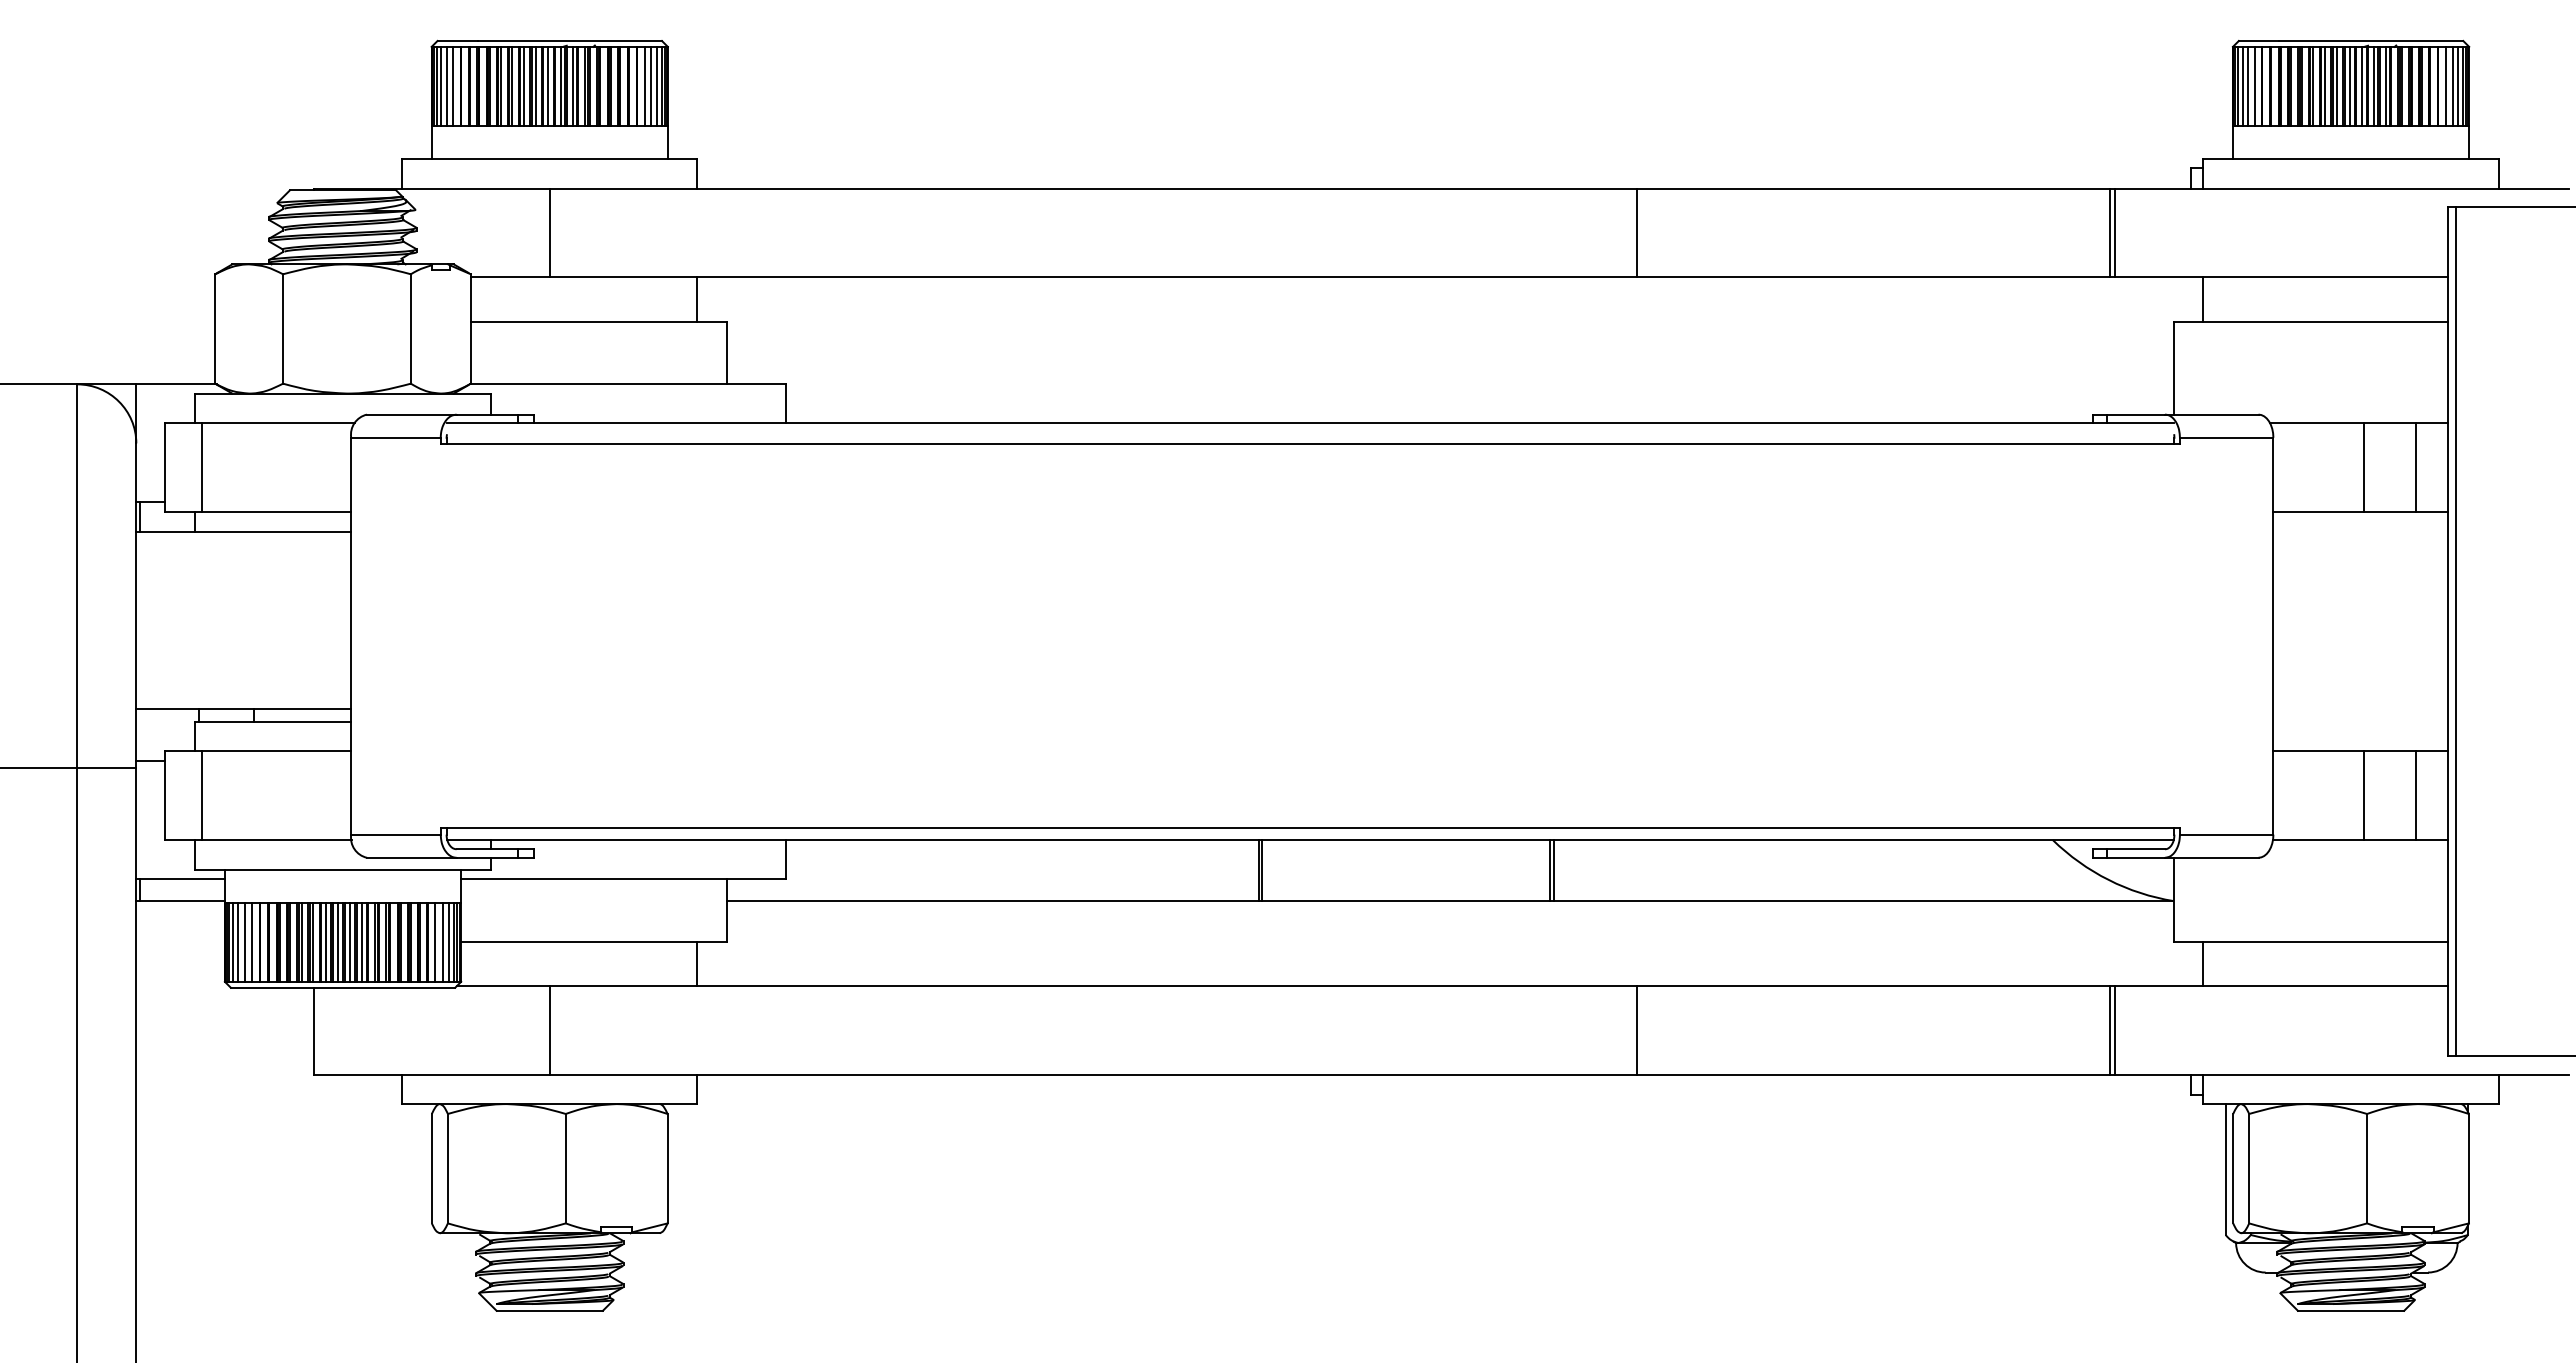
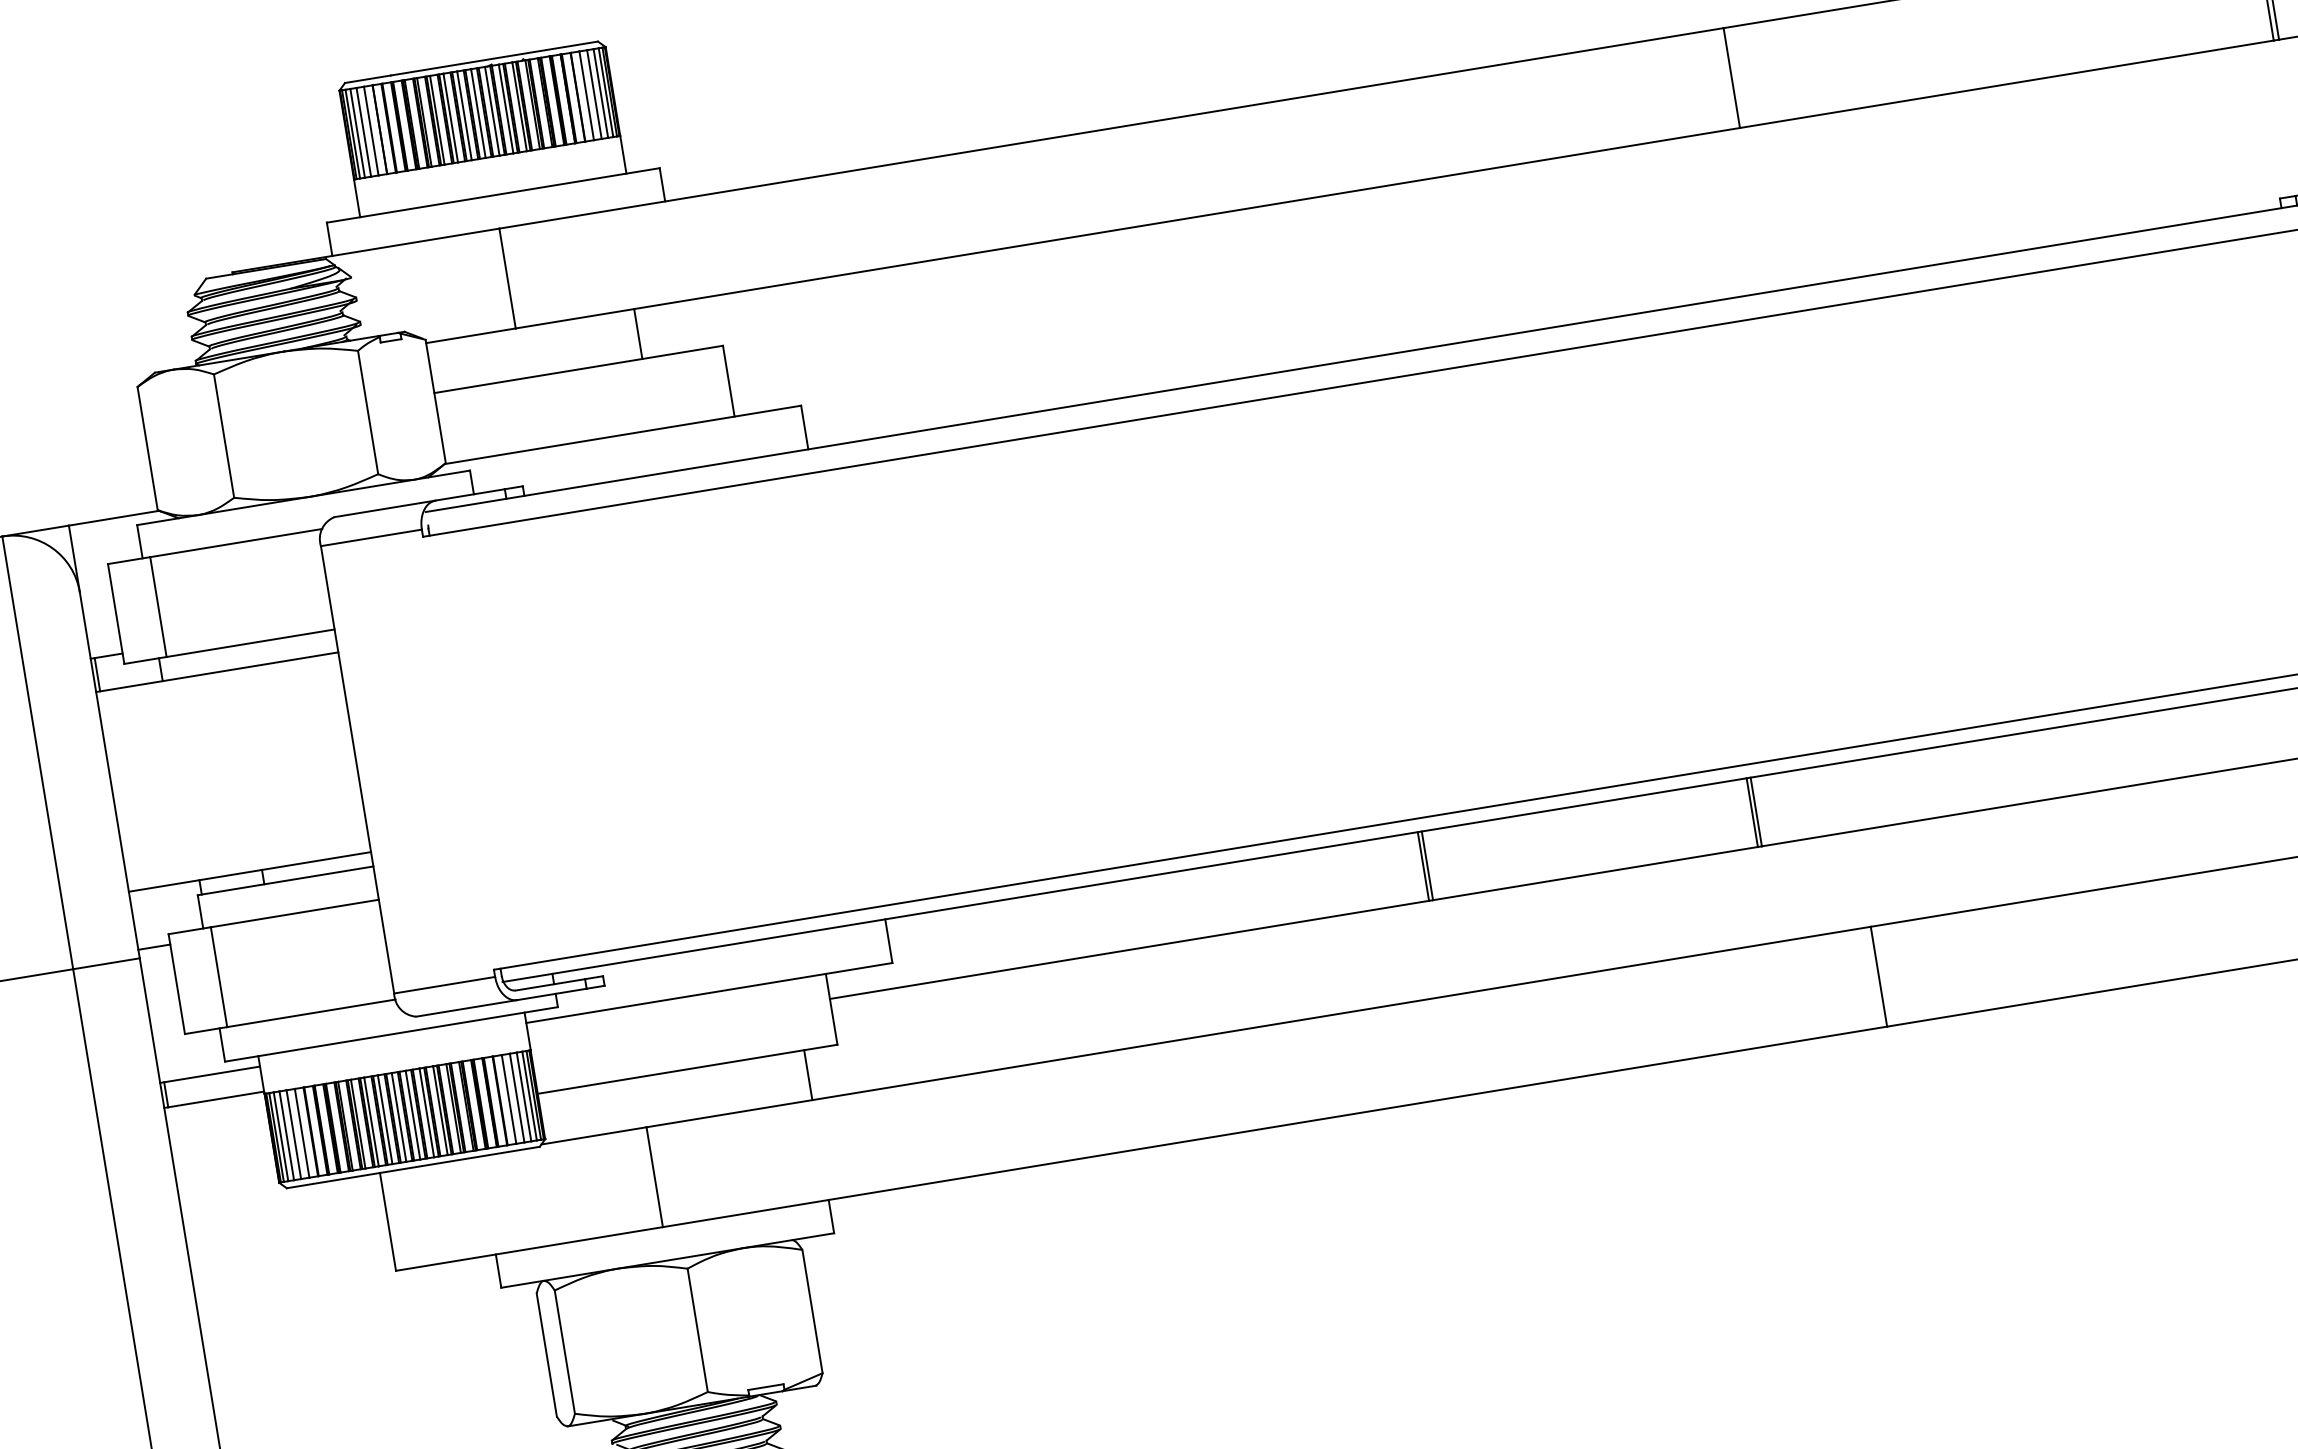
line: (697, 299) -> (638, 334), moved

